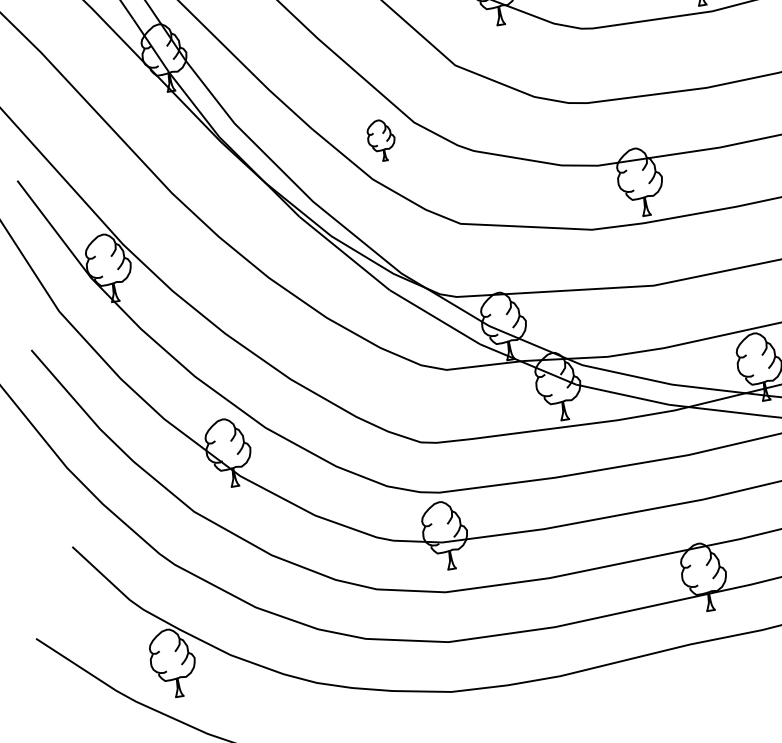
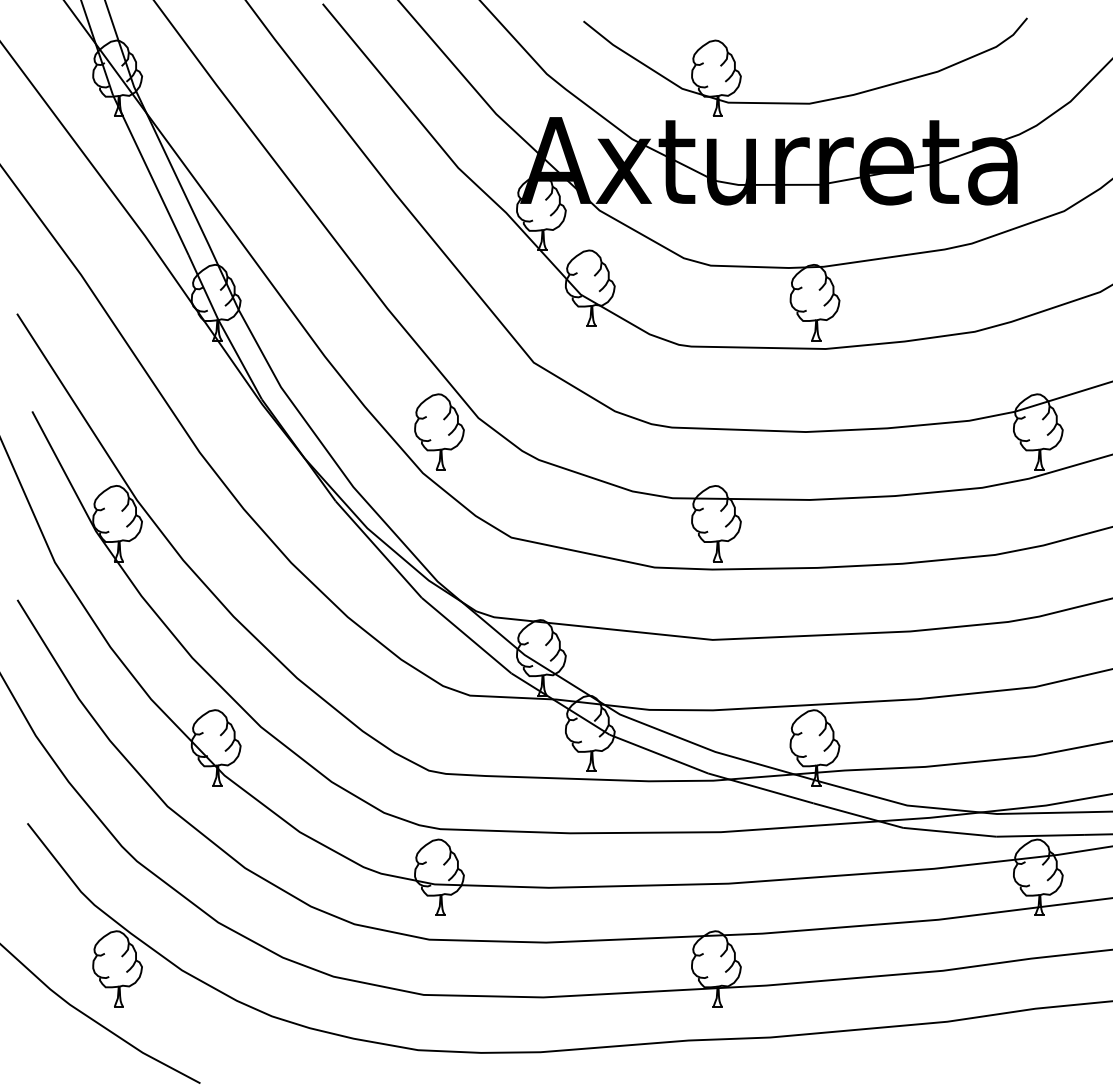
part: (381, 140) -> (439, 431), size x1.67

